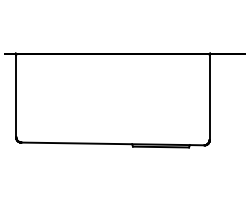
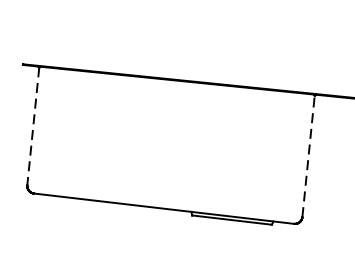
line: (16, 96) -> (33, 127), solid -> dashed
line: (209, 97) -> (308, 156), solid -> dashed

